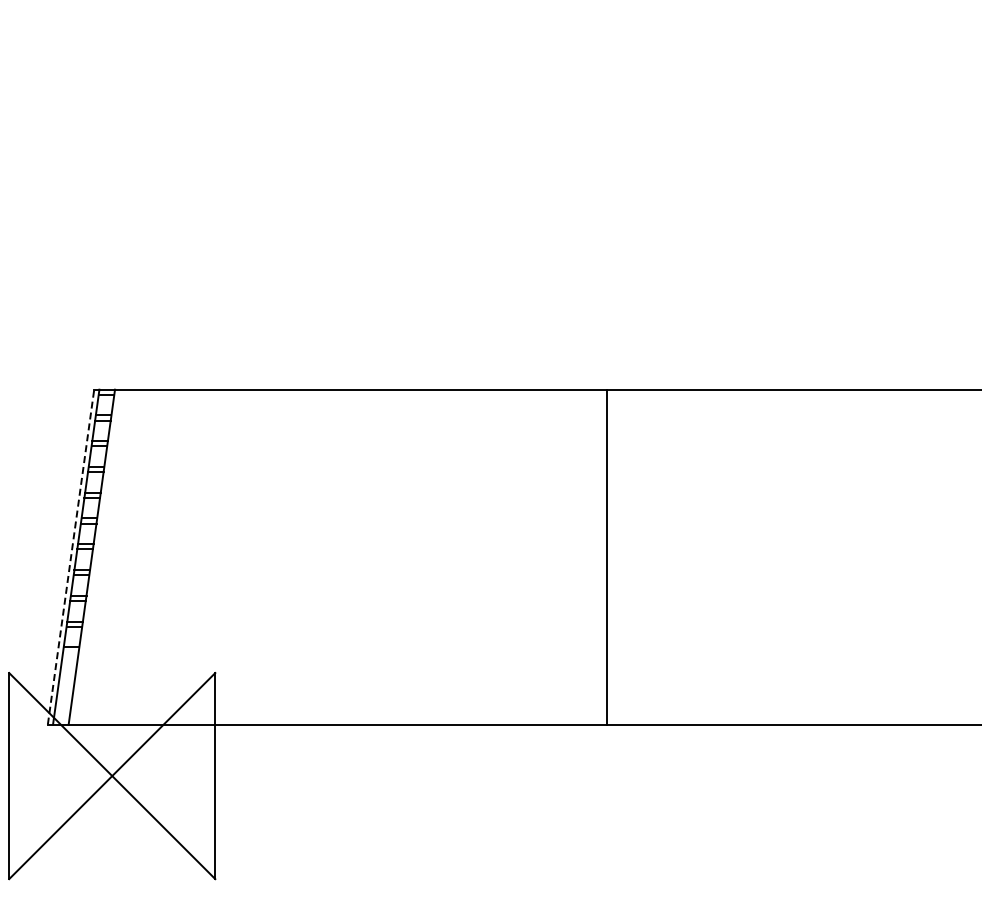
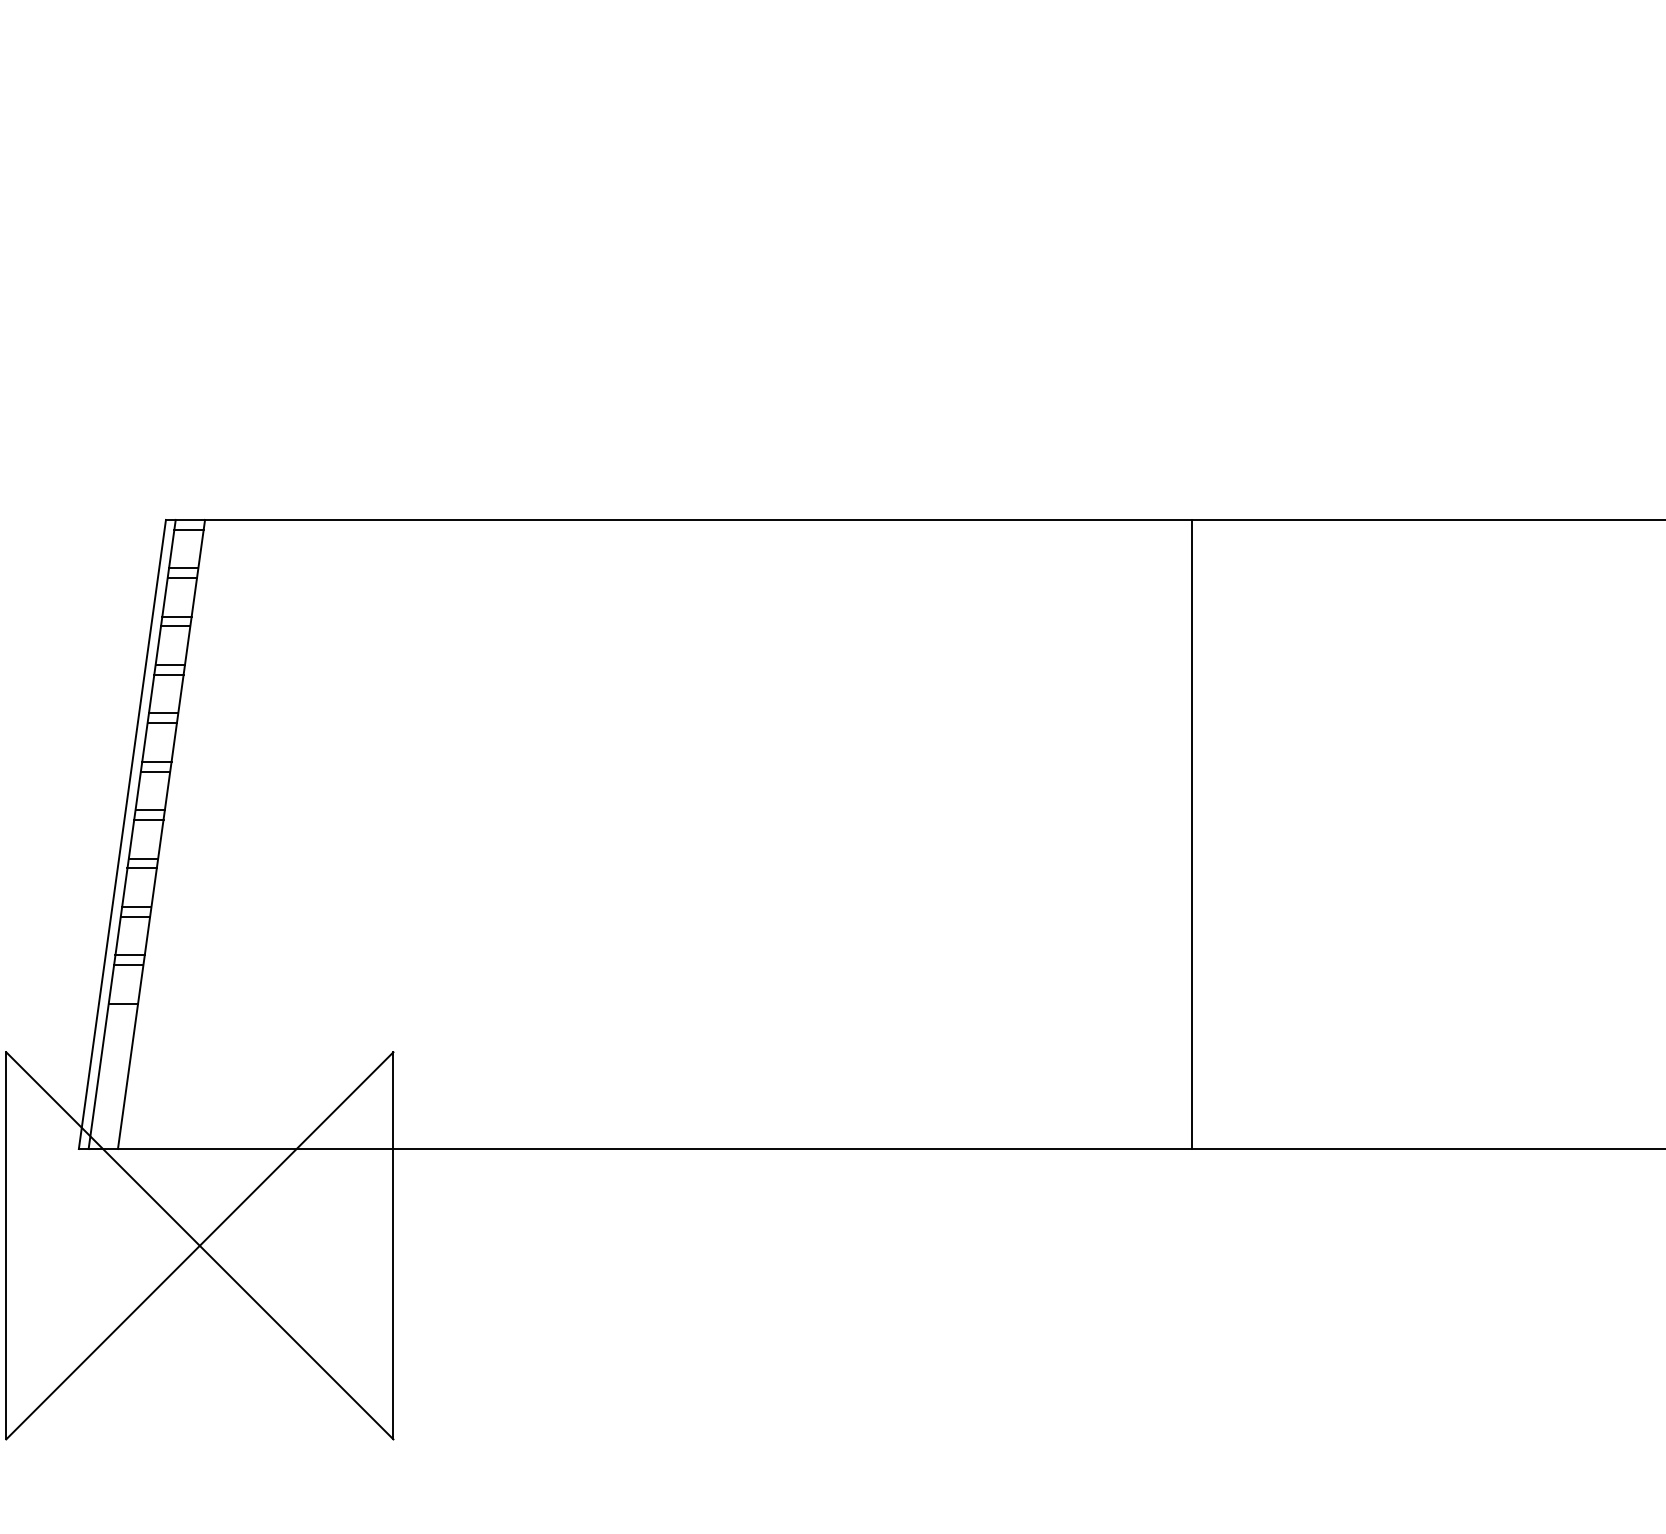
line: (71, 556) -> (123, 833), dashed -> solid
line: (607, 556) -> (1192, 833), moved

